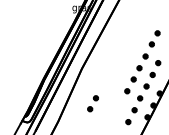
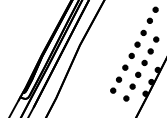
part: (92, 103) -> (115, 84), moved

